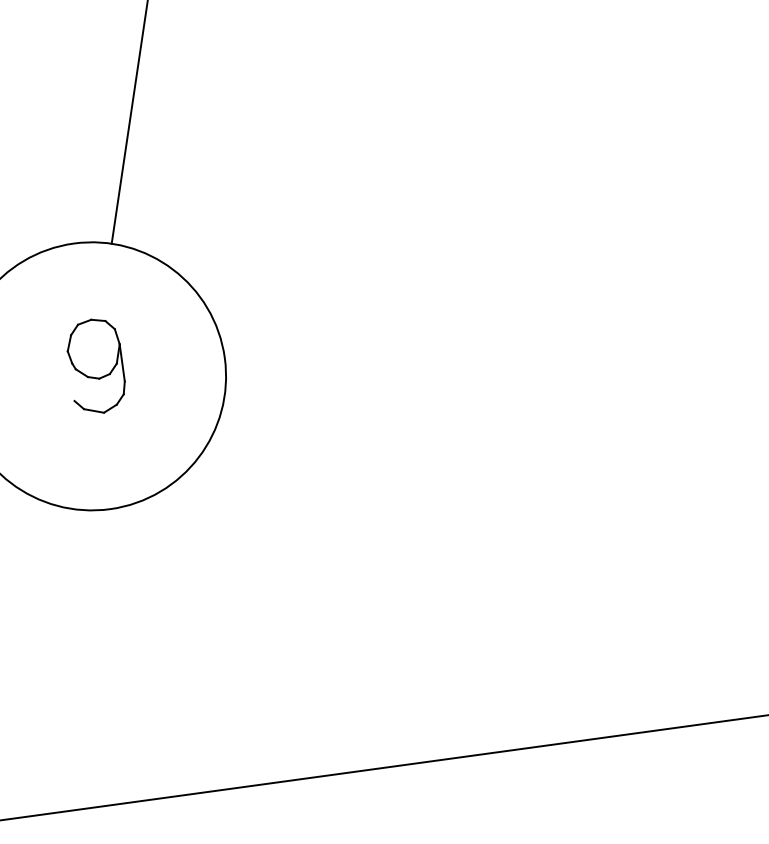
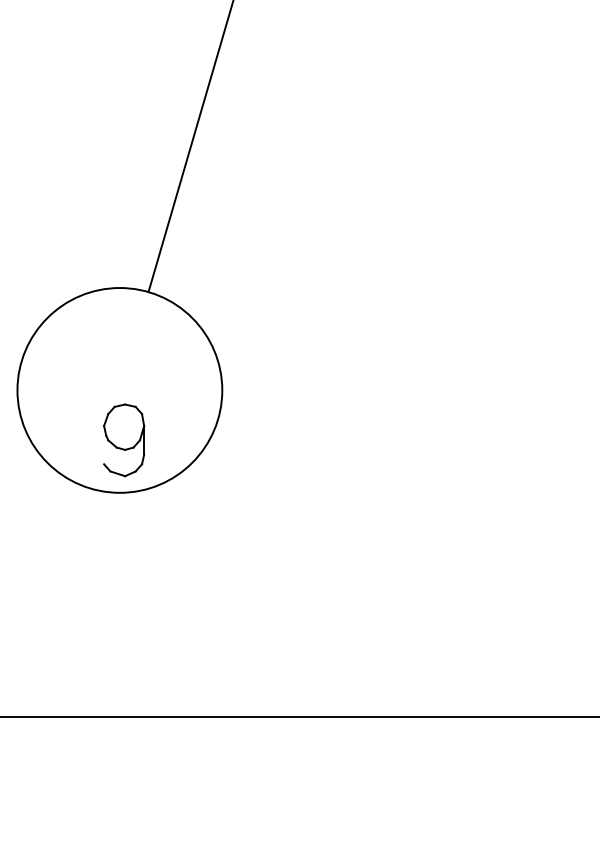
part: (96, 366) -> (124, 440), moved

